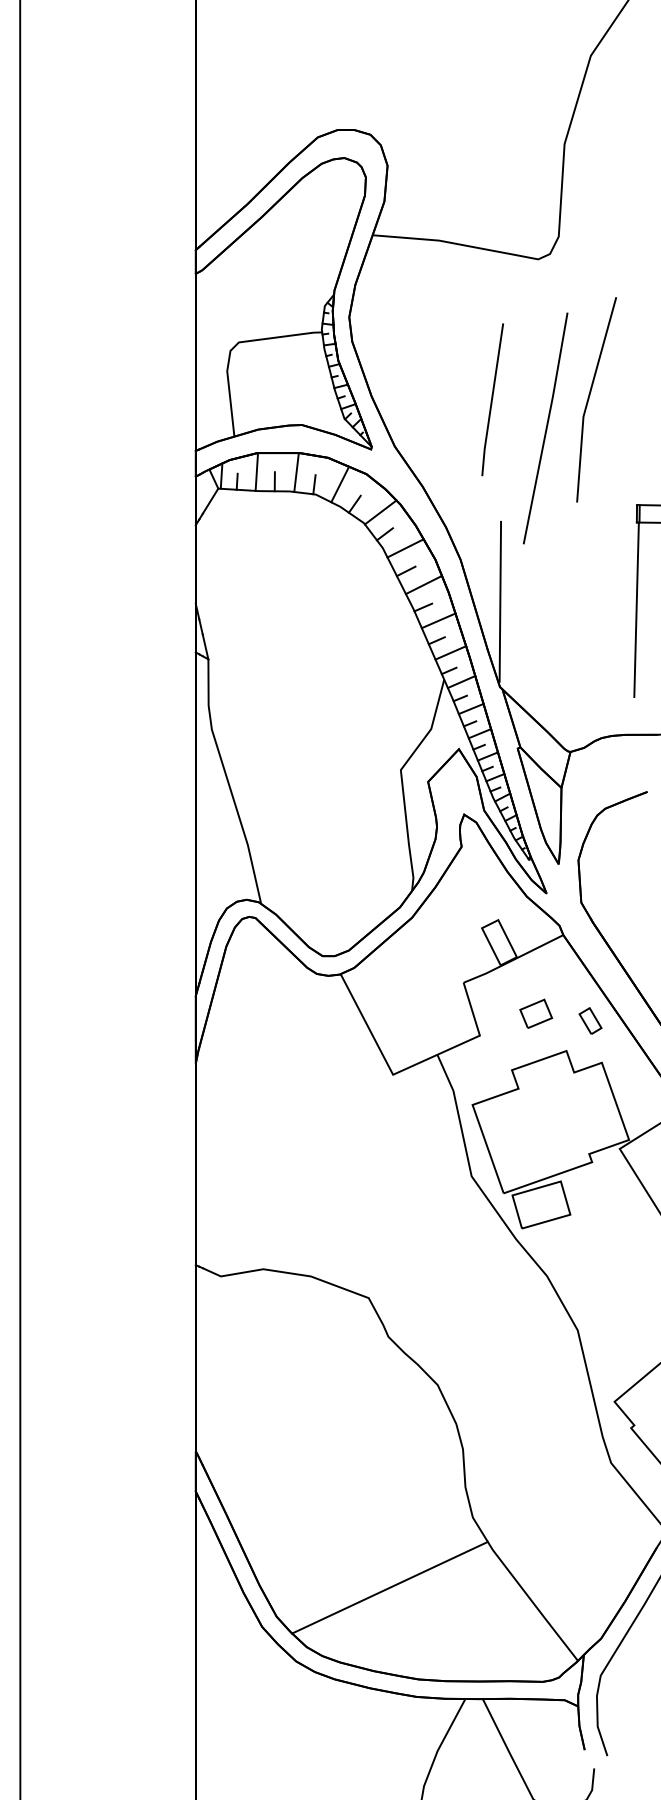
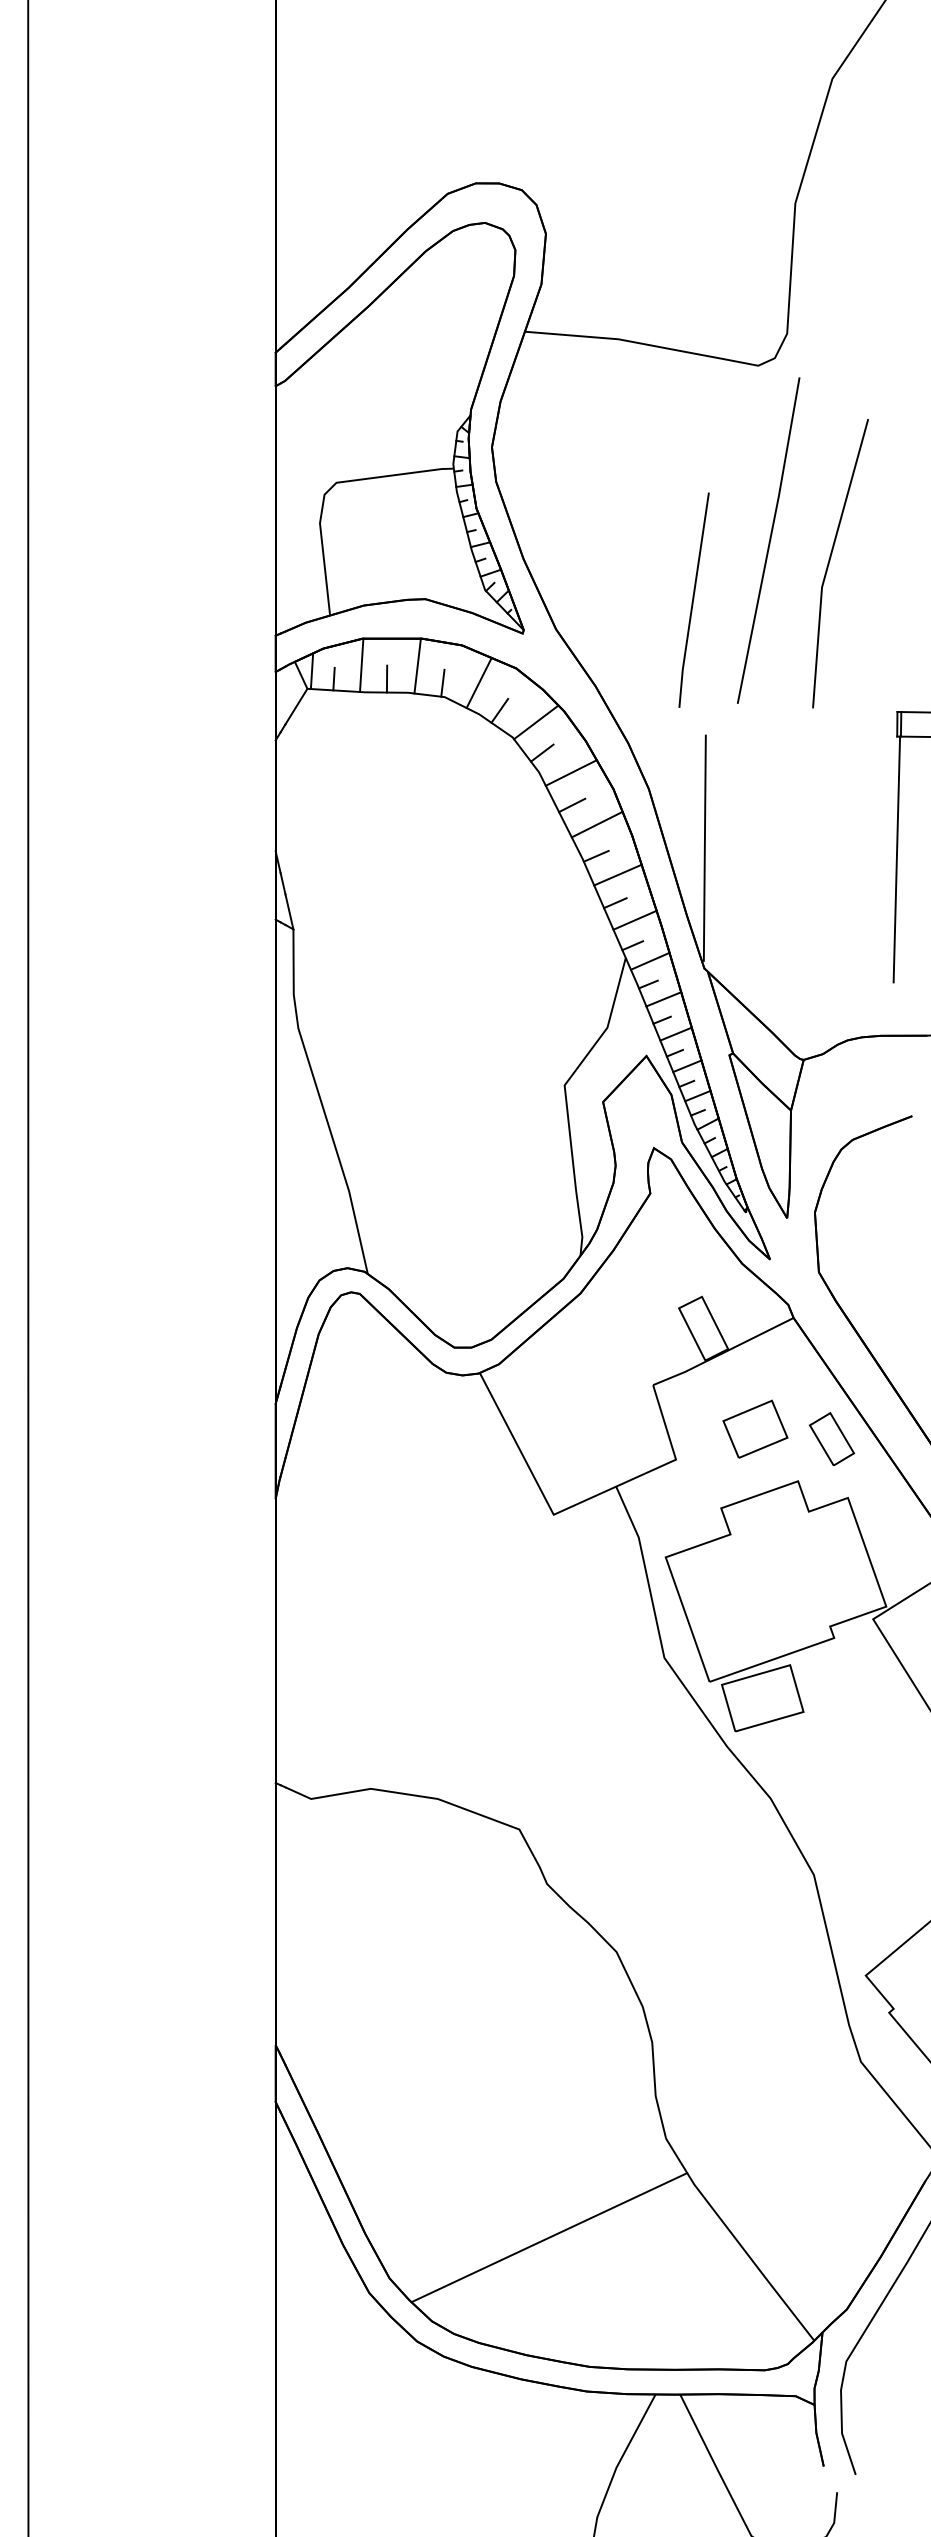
line: (492, 399) -> (693, 599), moved
line: (545, 428) -> (768, 540), moved
part: (535, 1013) -> (754, 1428), size x1.43
part: (590, 1020) -> (831, 1438), size x1.43

